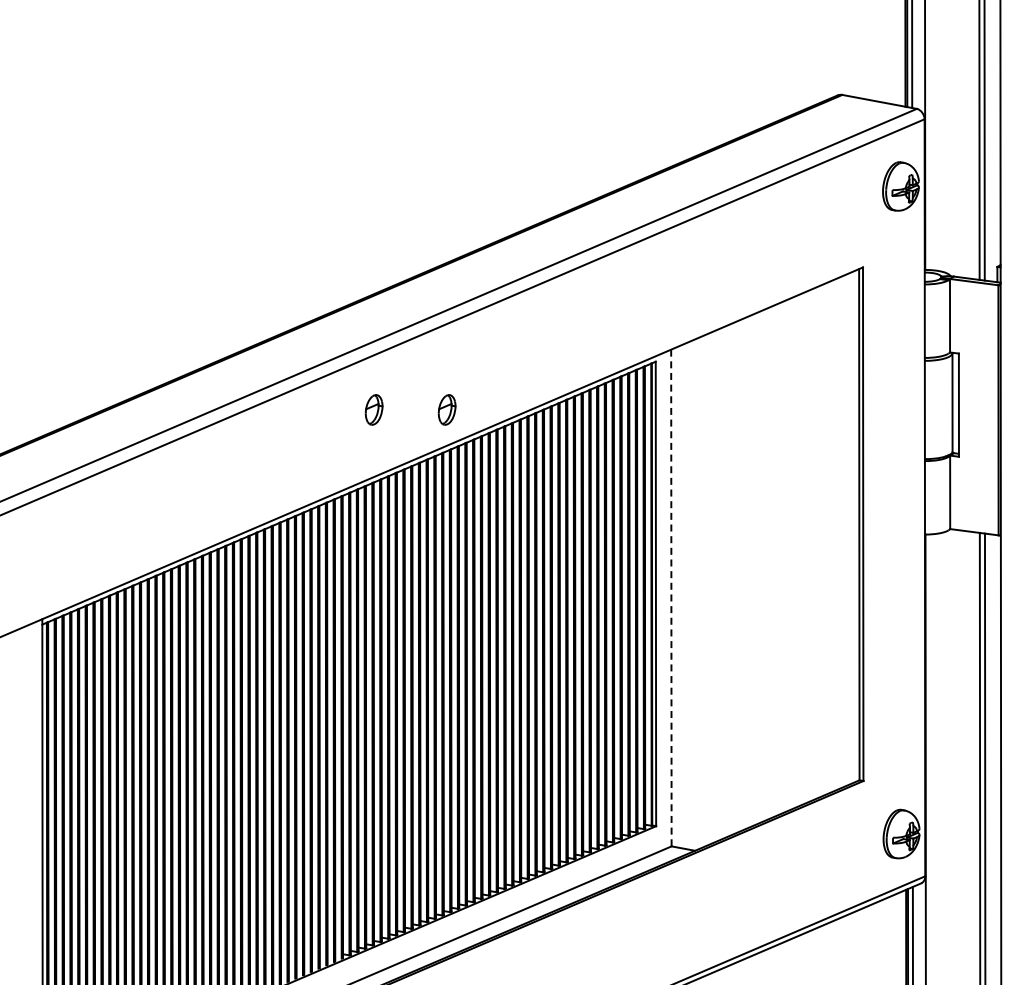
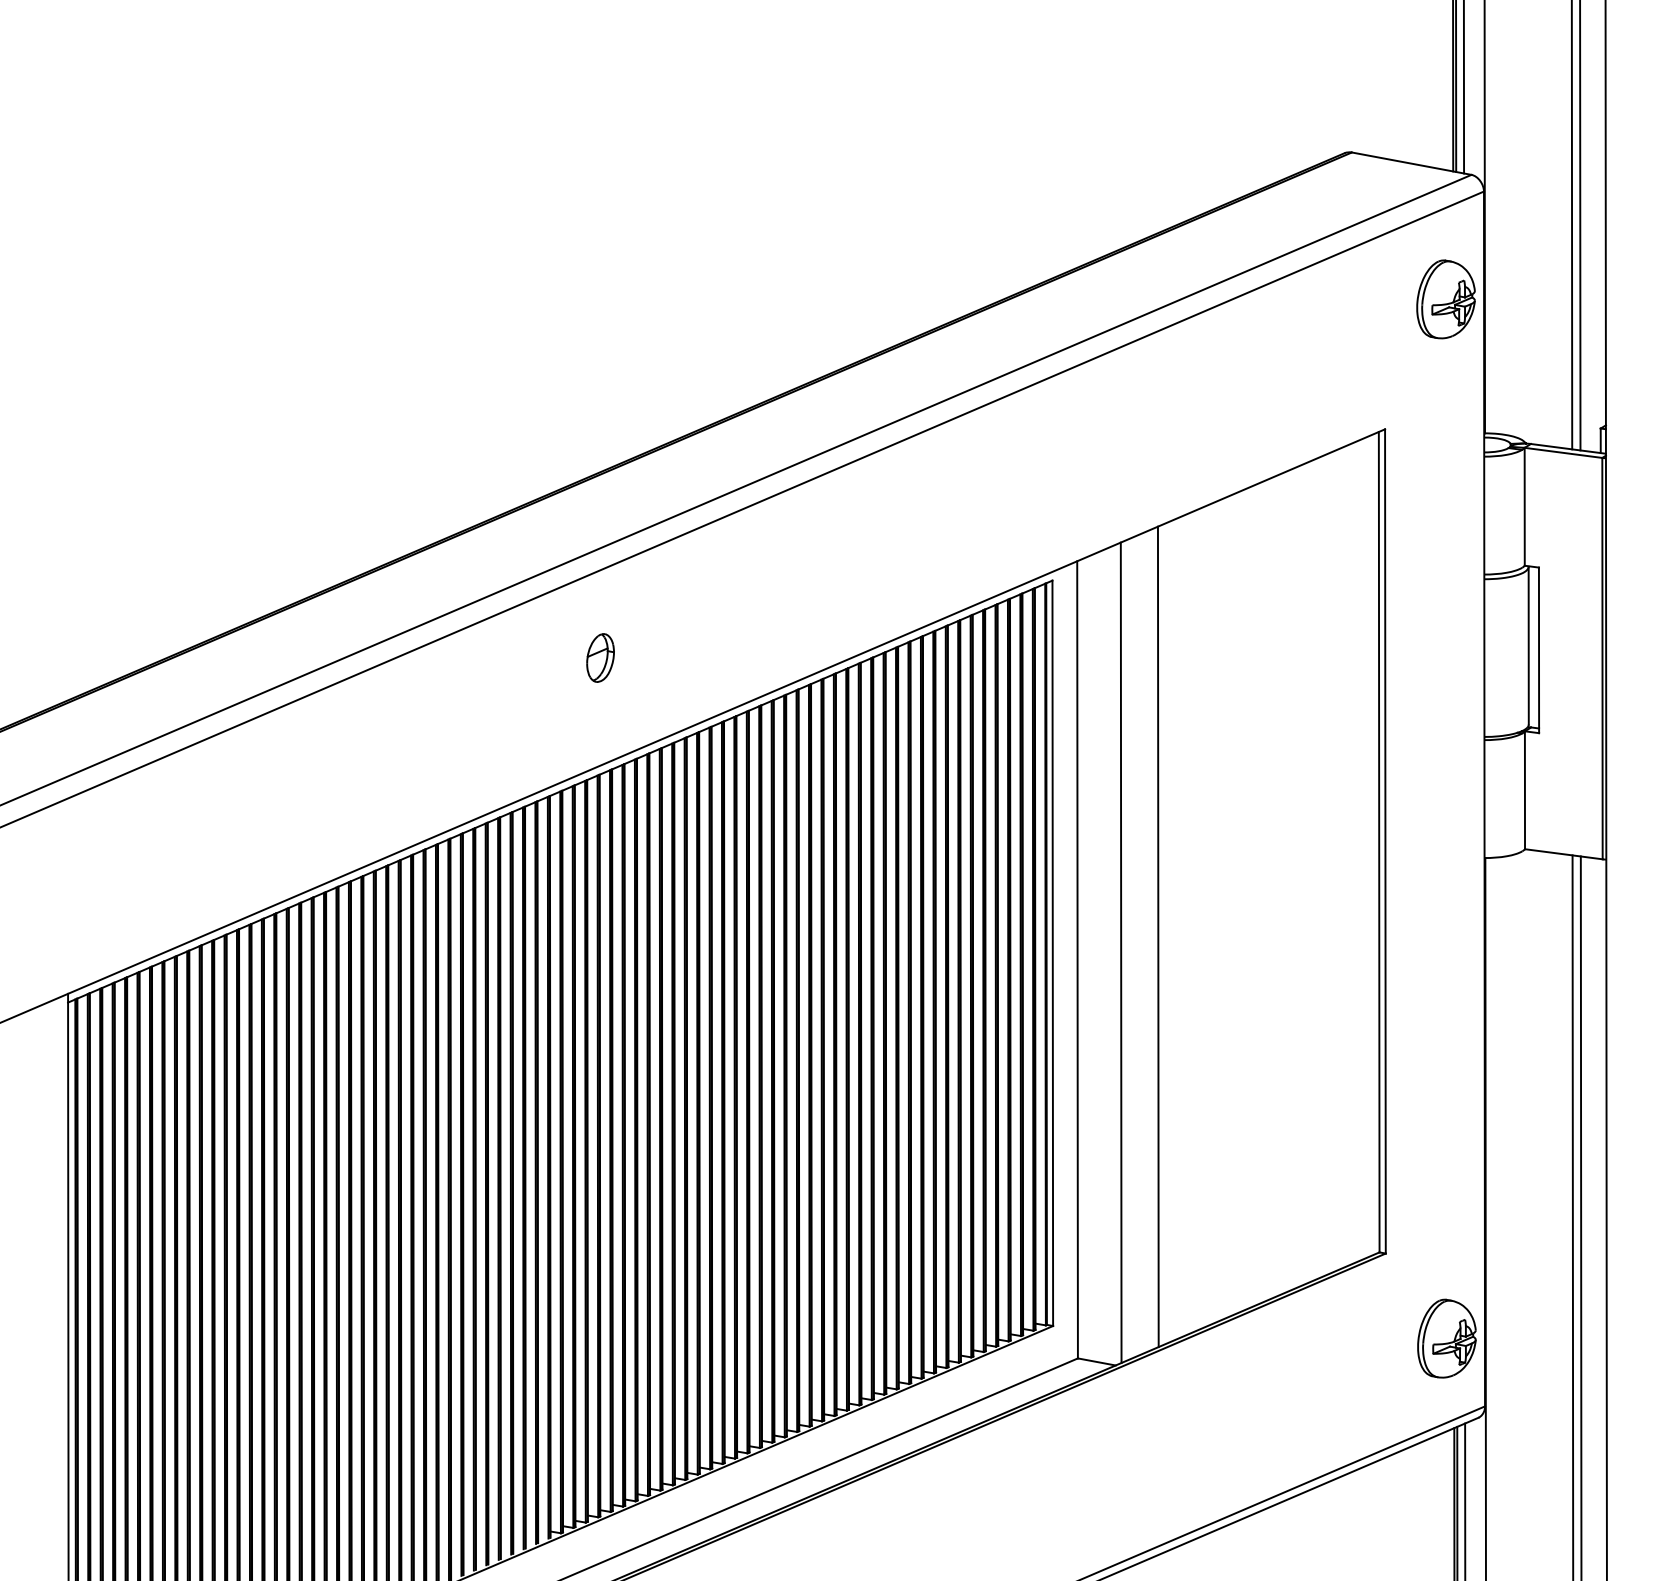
part: (446, 409) -> (716, 657), removed
line: (721, 583) -> (1157, 936), added
line: (698, 593) -> (1121, 952), added
line: (671, 598) -> (1077, 960), dashed -> solid

